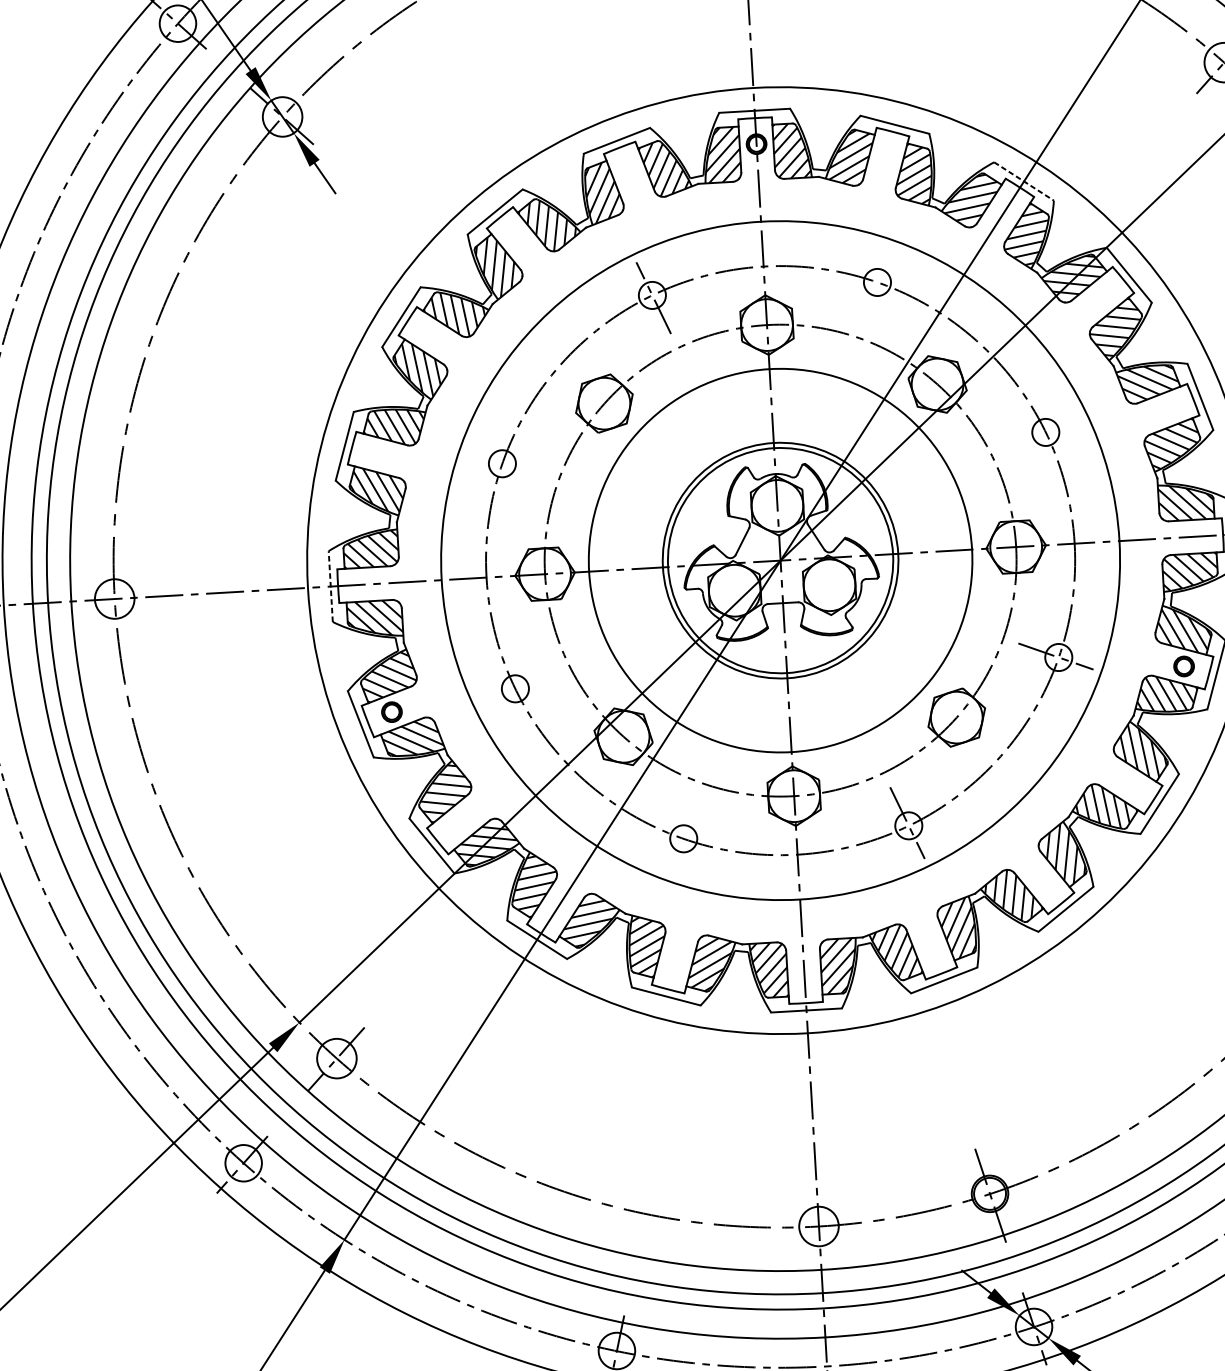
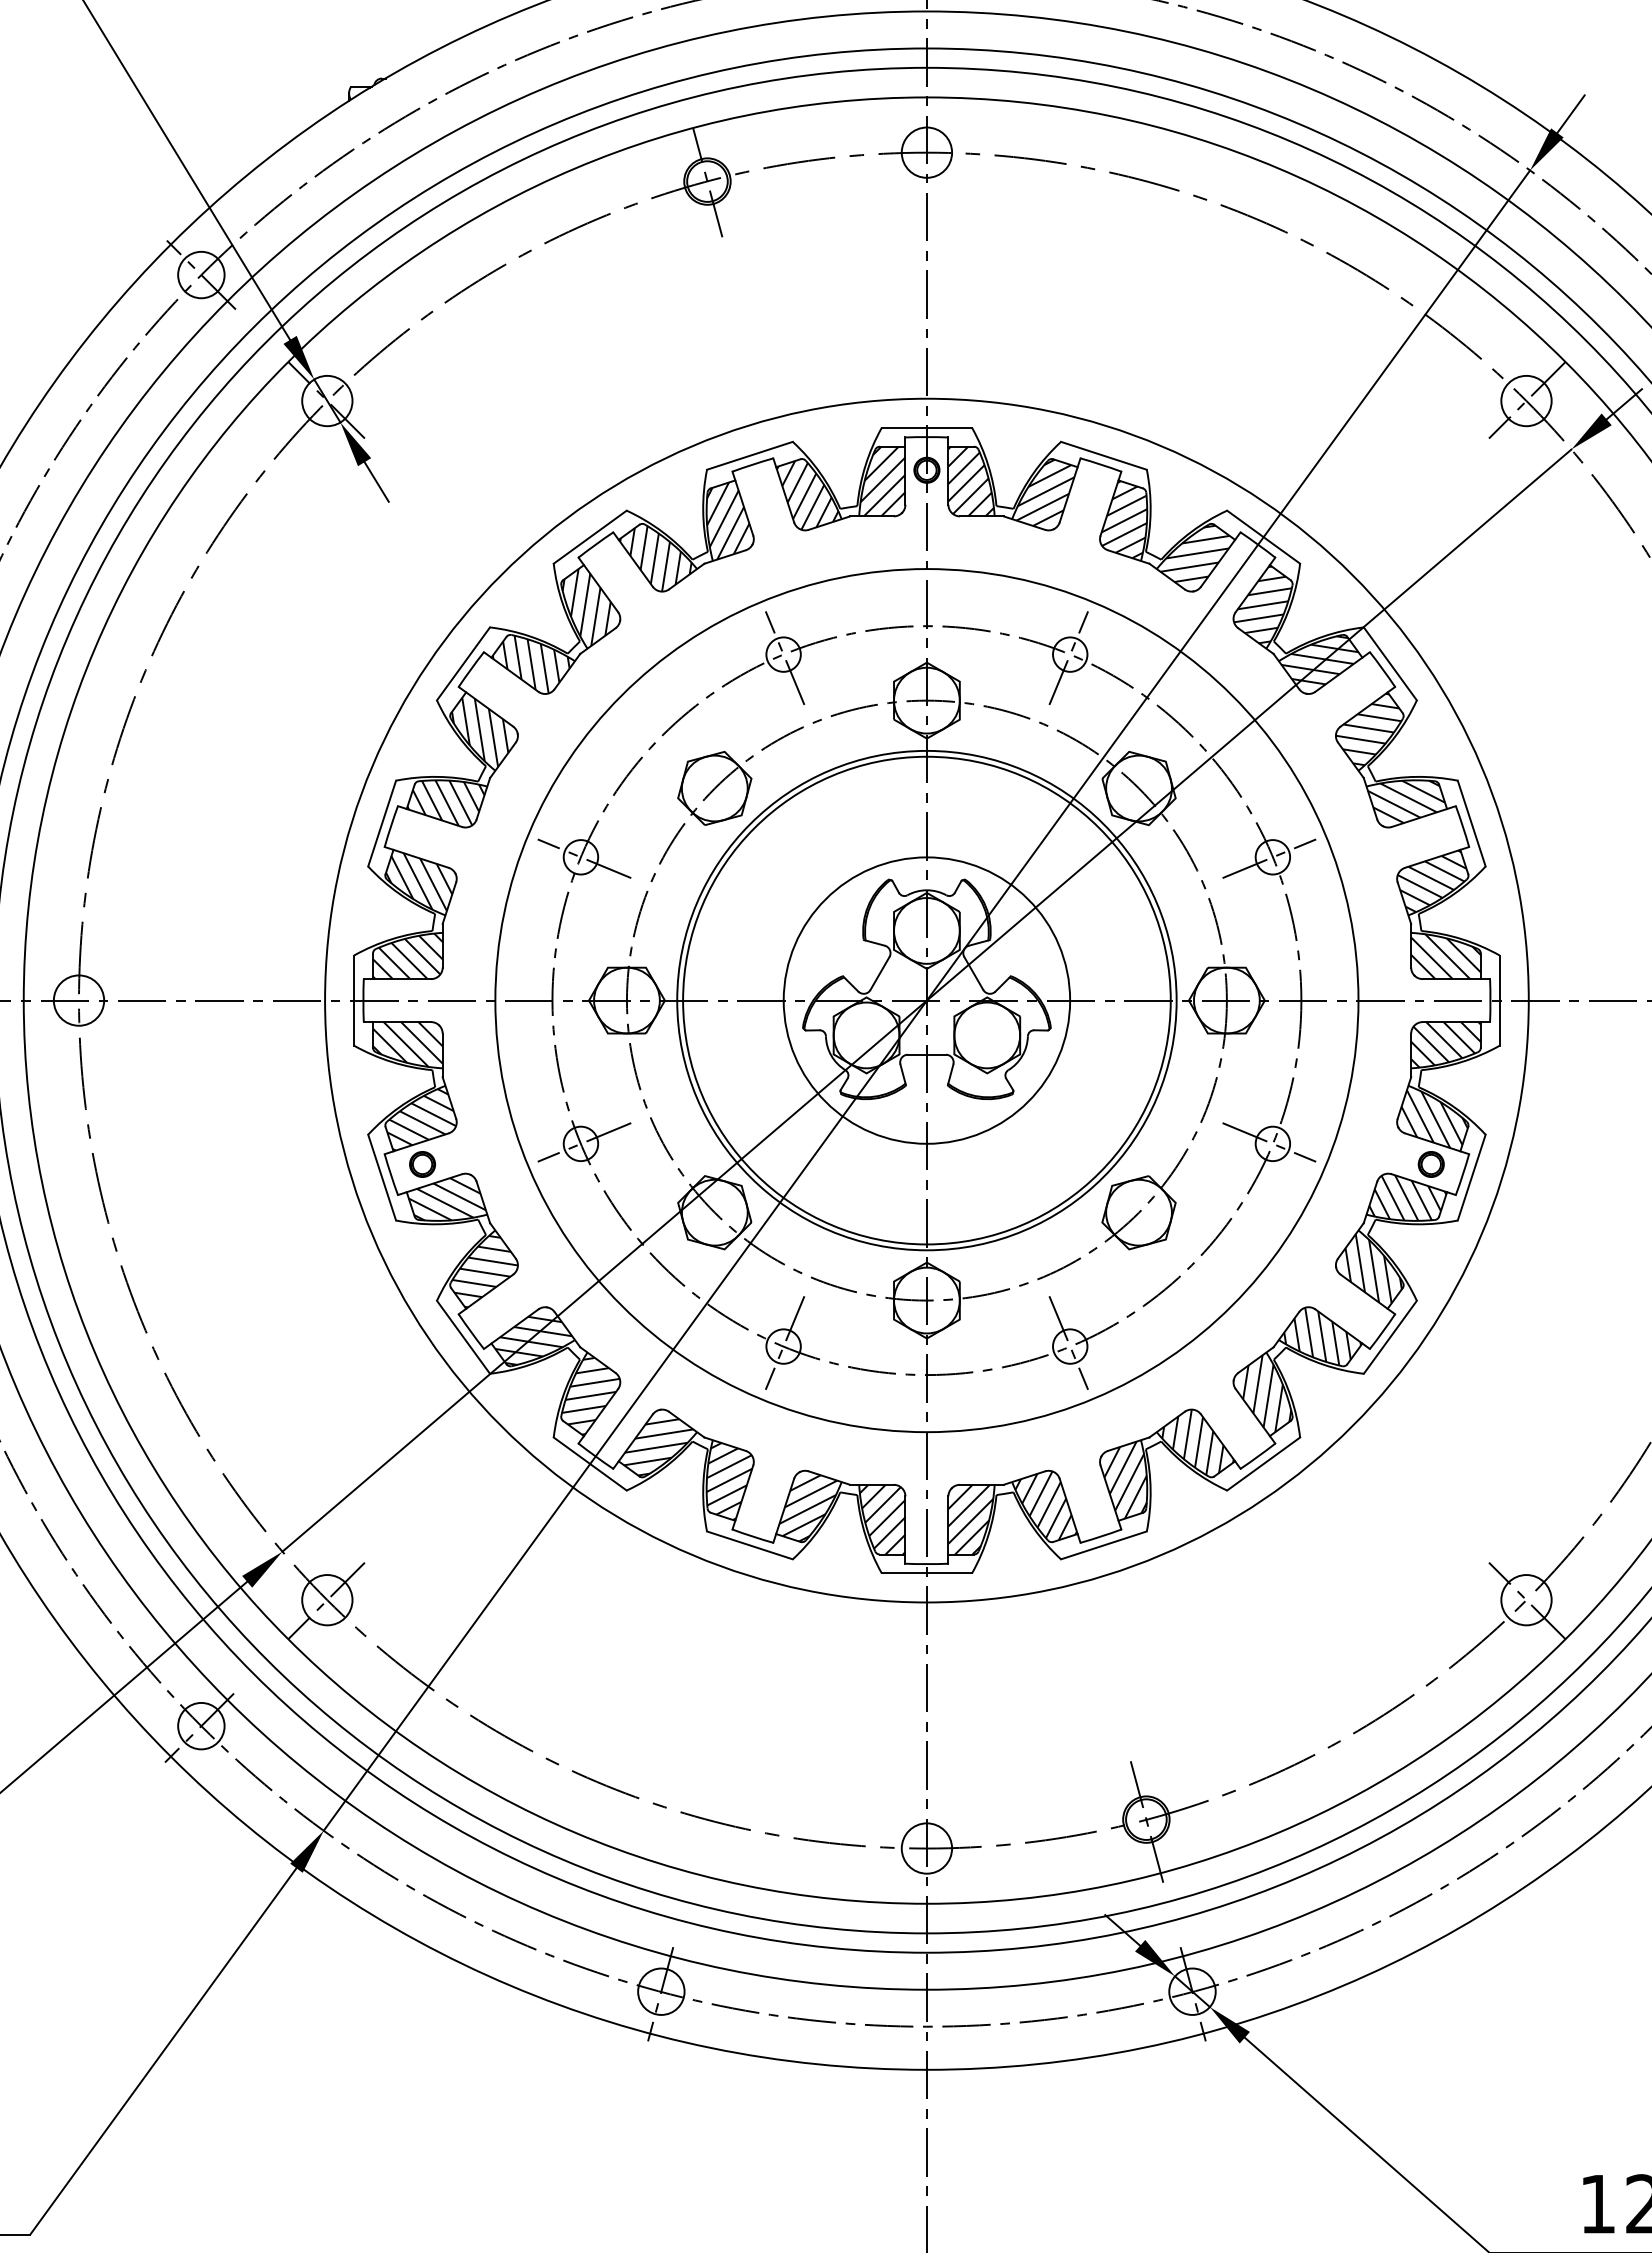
line: (1024, 181) -> (1264, 537), dashed -> solid
line: (876, 284) -> (1068, 657), added
line: (1043, 433) -> (1269, 858), added
line: (505, 464) -> (584, 858), added
circle: (780, 560) -> (926, 1000), size x1.67
line: (331, 586) -> (354, 1000), dashed -> solid
line: (518, 687) -> (584, 1142), added
line: (684, 835) -> (784, 1342), added

